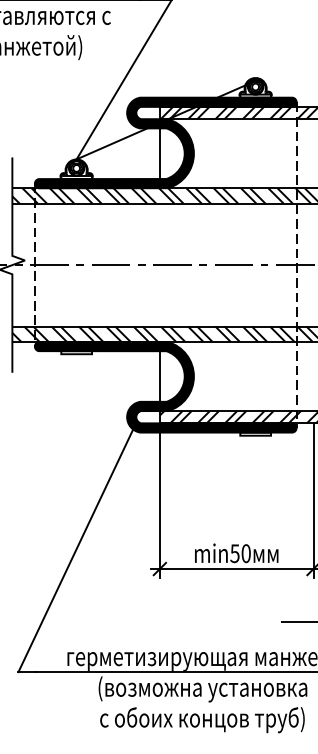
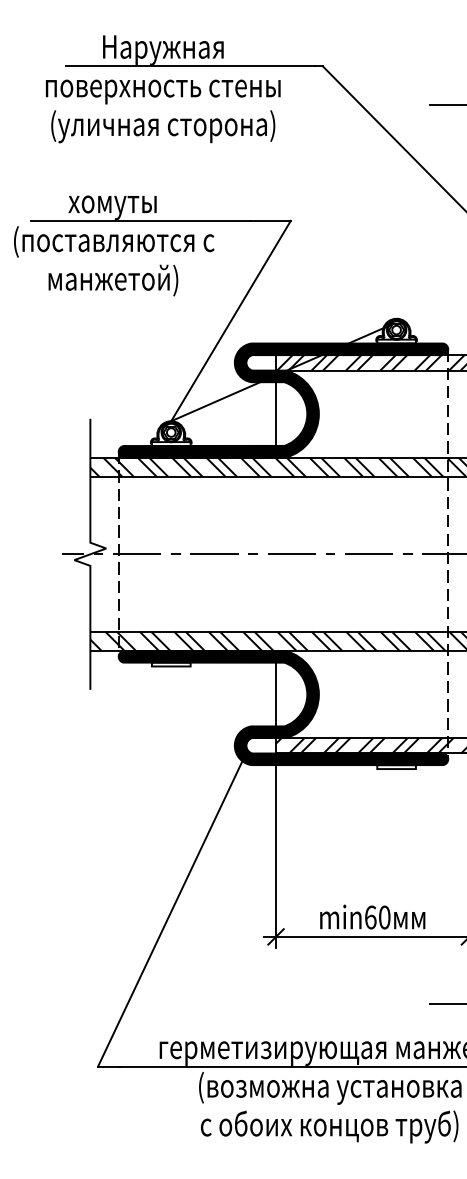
text: (234, 553) -> (370, 917), min50 -> min60

